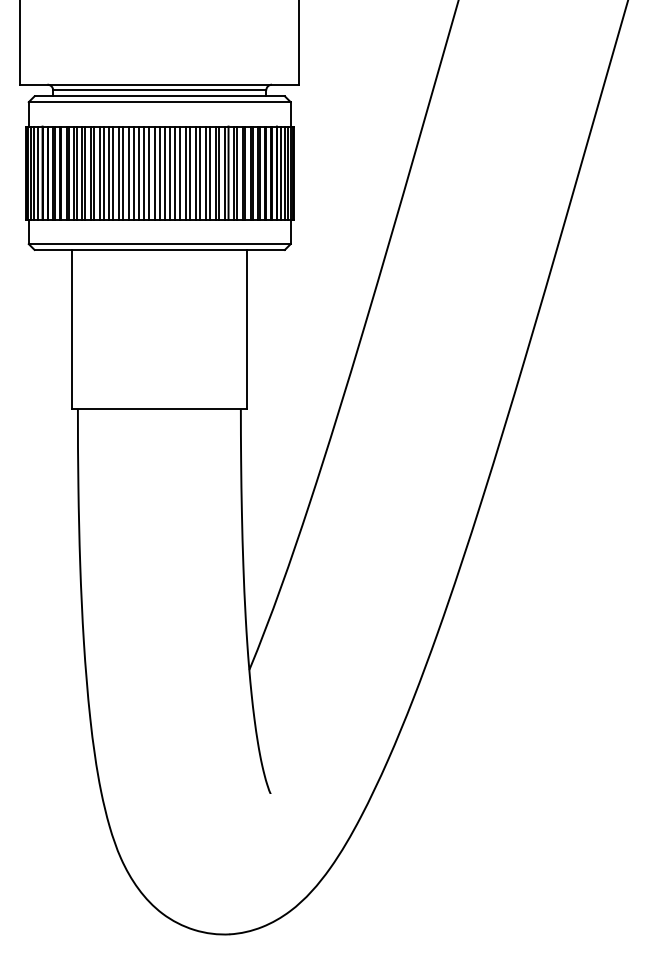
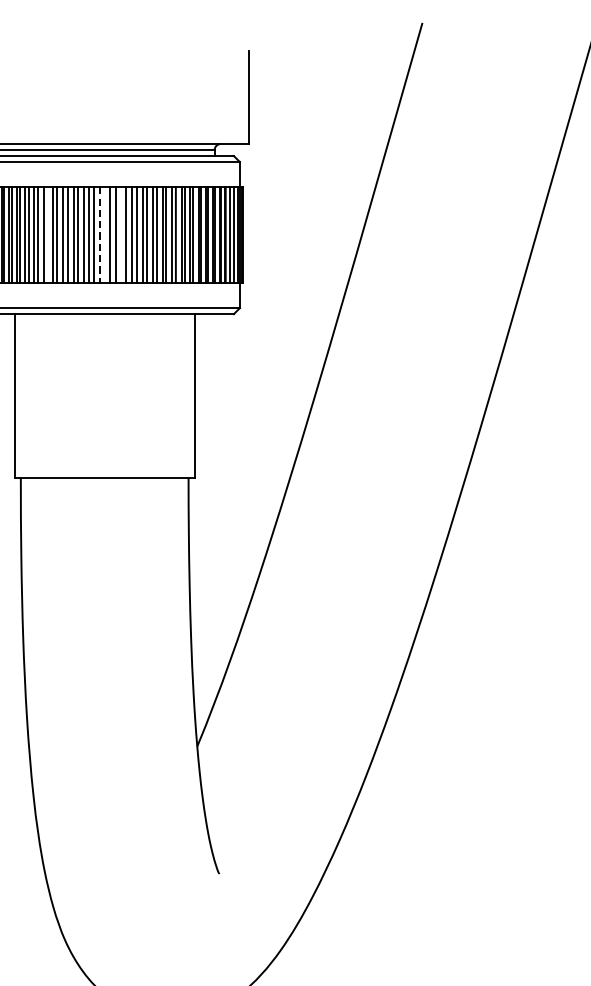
line: (103, 172) -> (47, 234), removed
line: (159, 172) -> (104, 234), removed
line: (175, 172) -> (121, 234), removed
line: (154, 173) -> (99, 235), solid -> dashed

